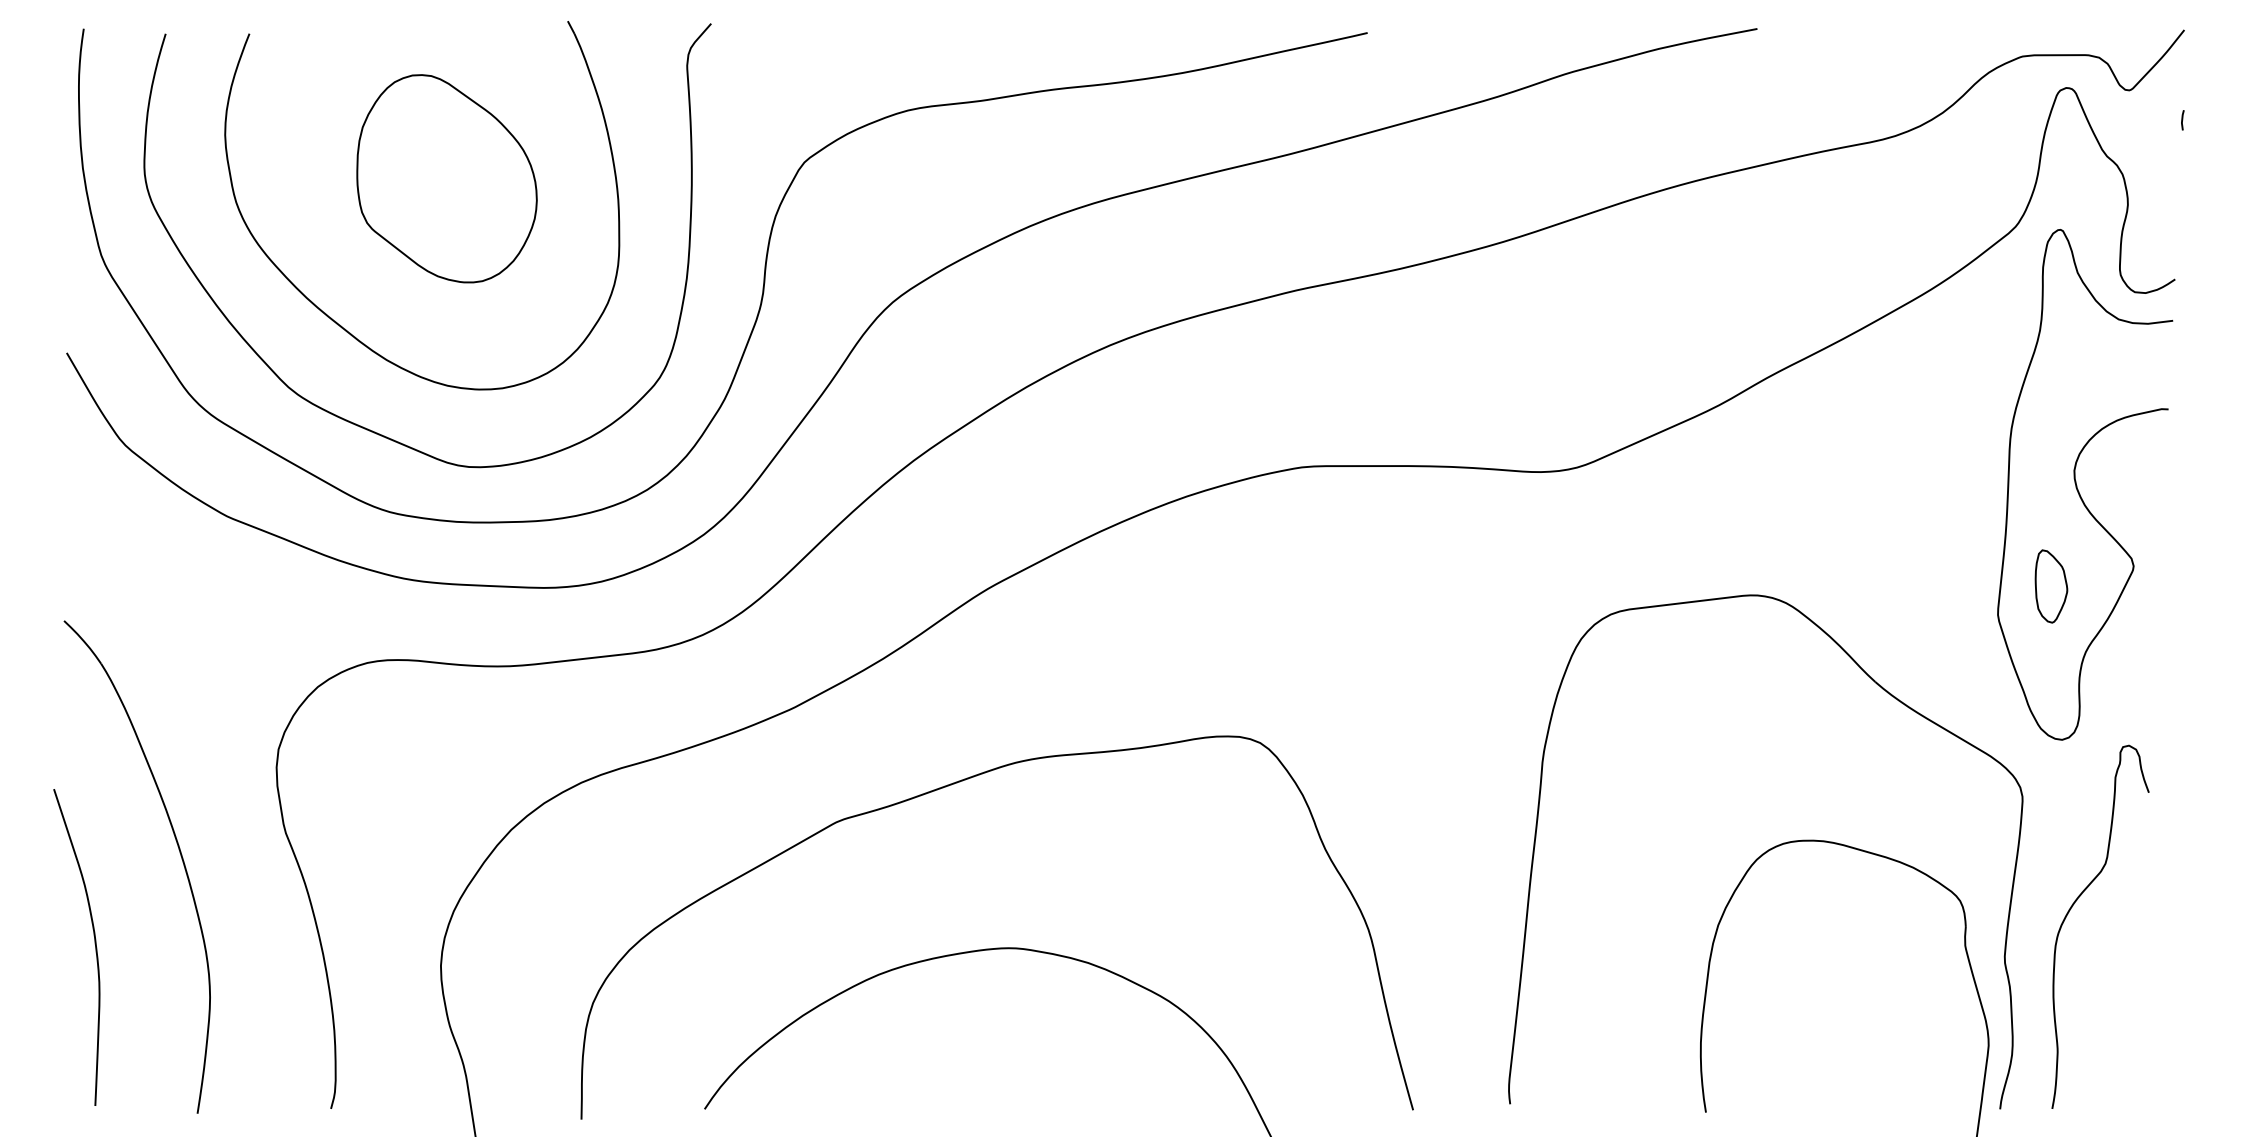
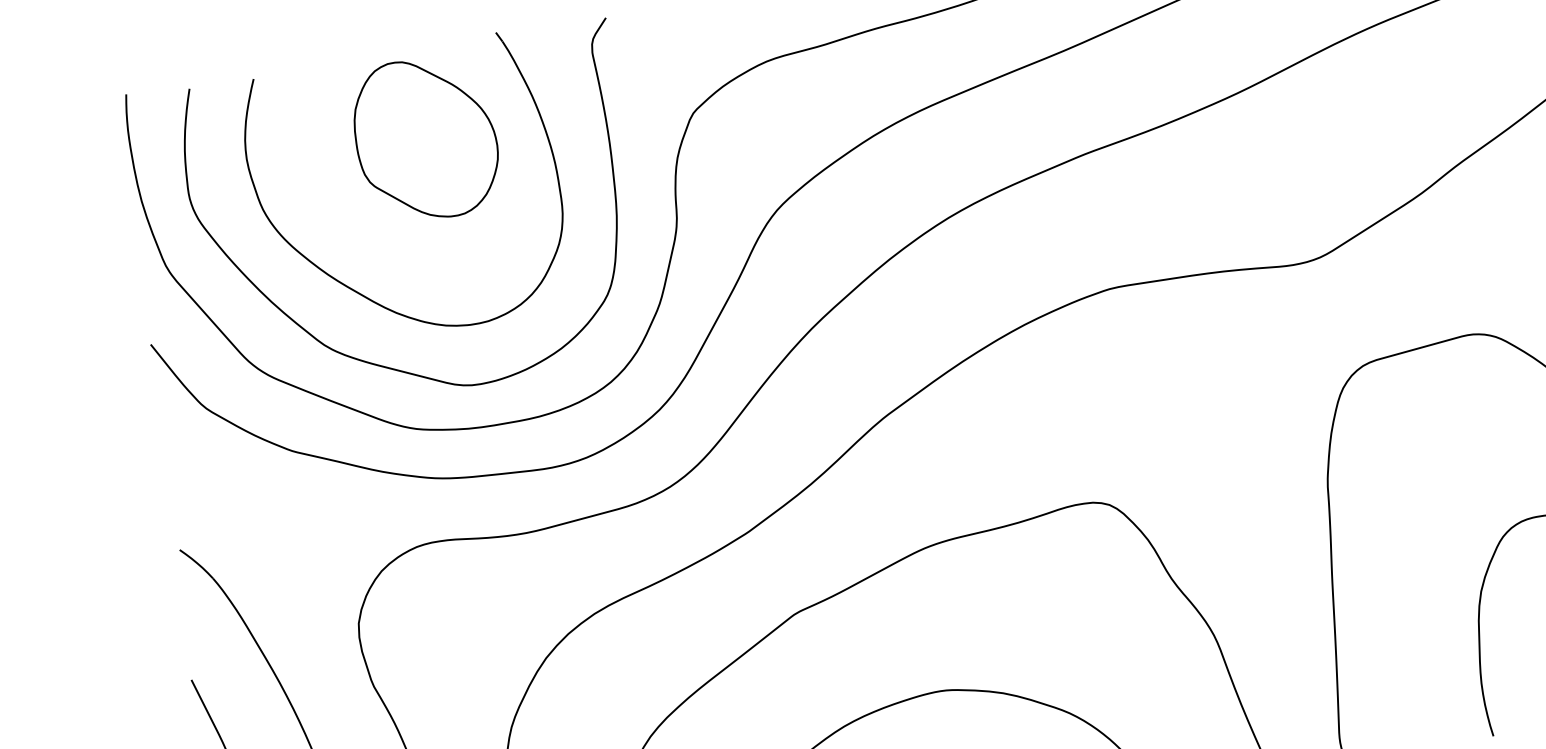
part: (446, 178) -> (425, 138), moved

